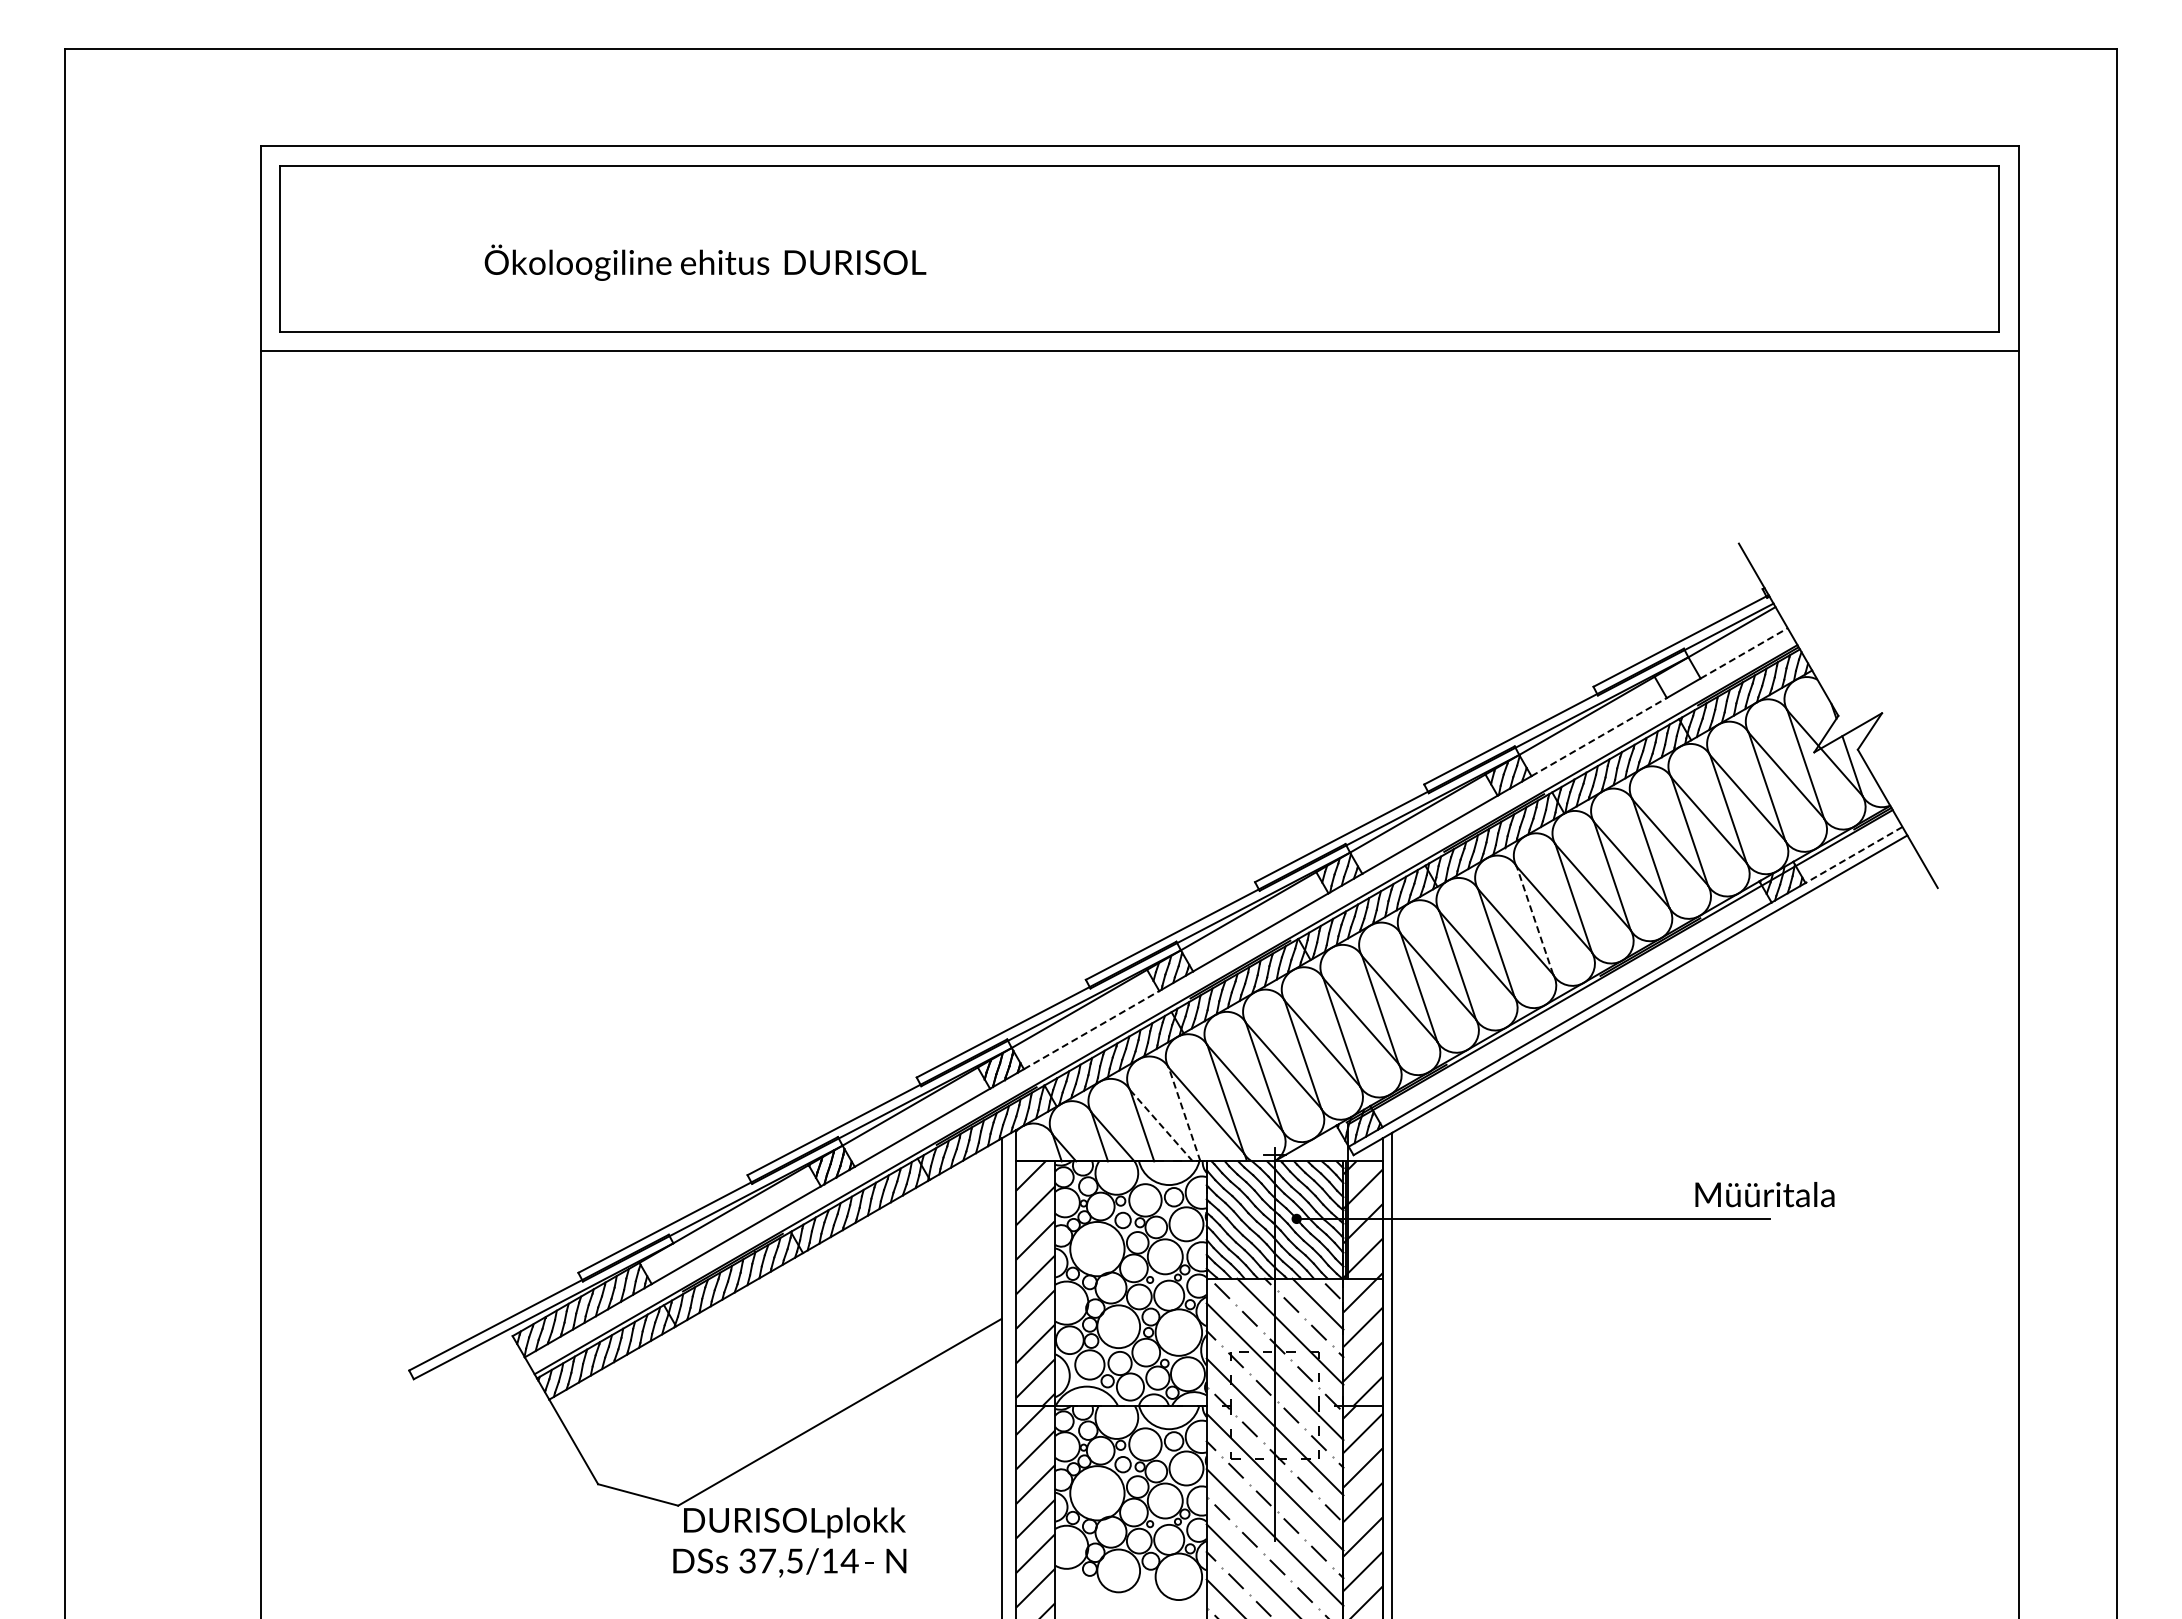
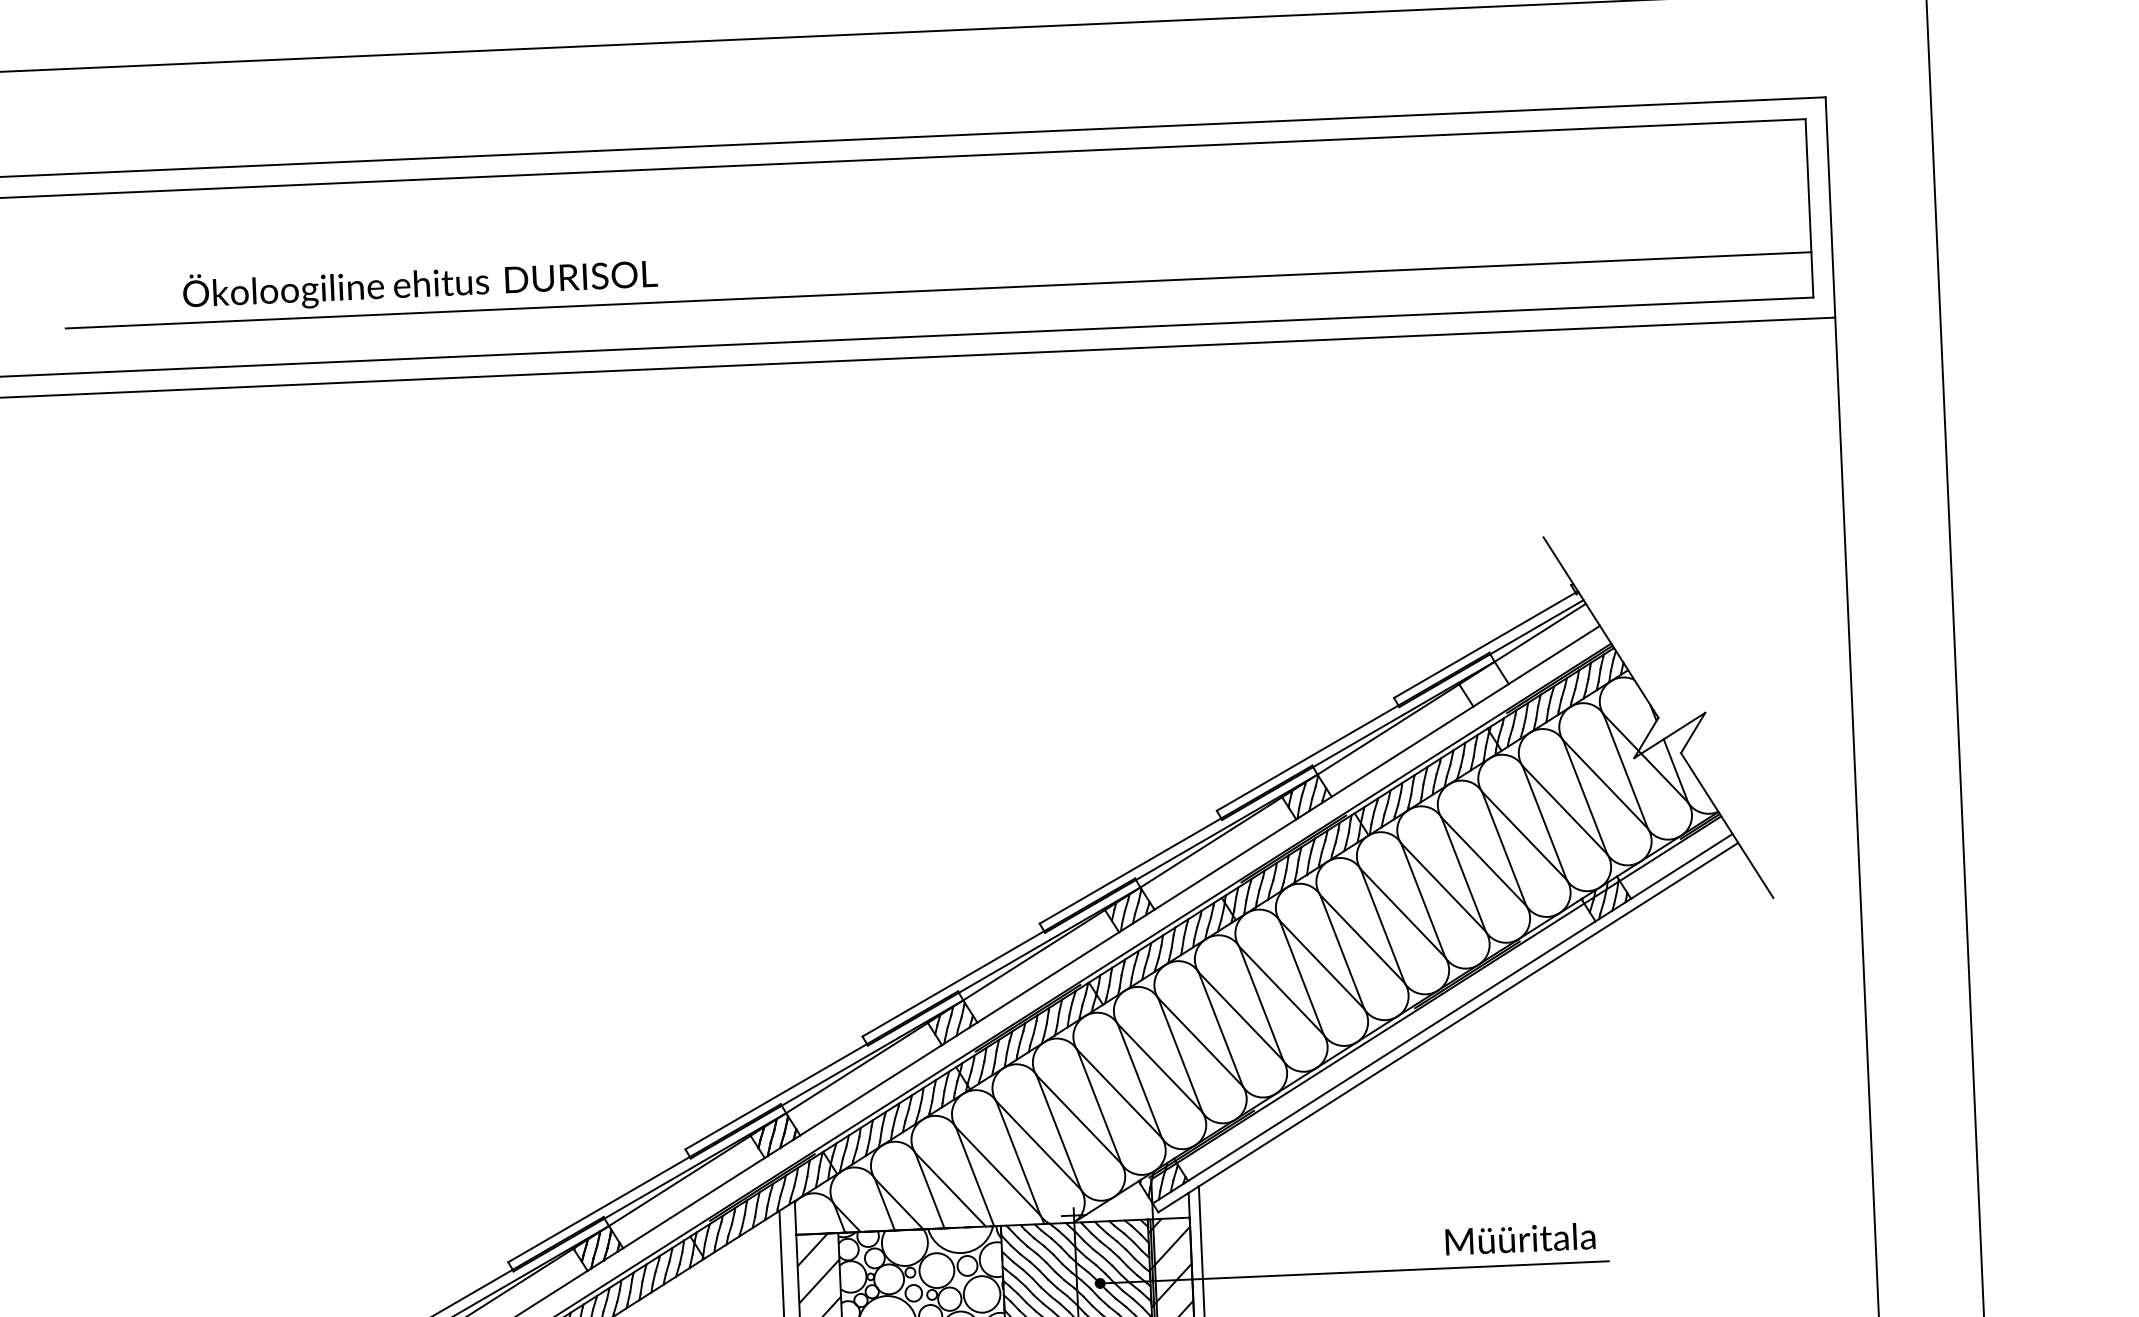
line: (1186, 289) -> (938, 290), added
line: (1744, 653) -> (1554, 655), dashed -> solid
line: (1599, 736) -> (1402, 751), dashed -> solid
line: (1853, 855) -> (1681, 866), dashed -> solid
line: (1535, 920) -> (1342, 951), dashed -> solid
line: (1092, 1029) -> (871, 1089), dashed -> solid
line: (1184, 1114) -> (974, 1176), dashed -> solid
line: (1161, 1126) -> (950, 1190), dashed -> solid
text: (1764, 1194) -> (1519, 1238), moved

